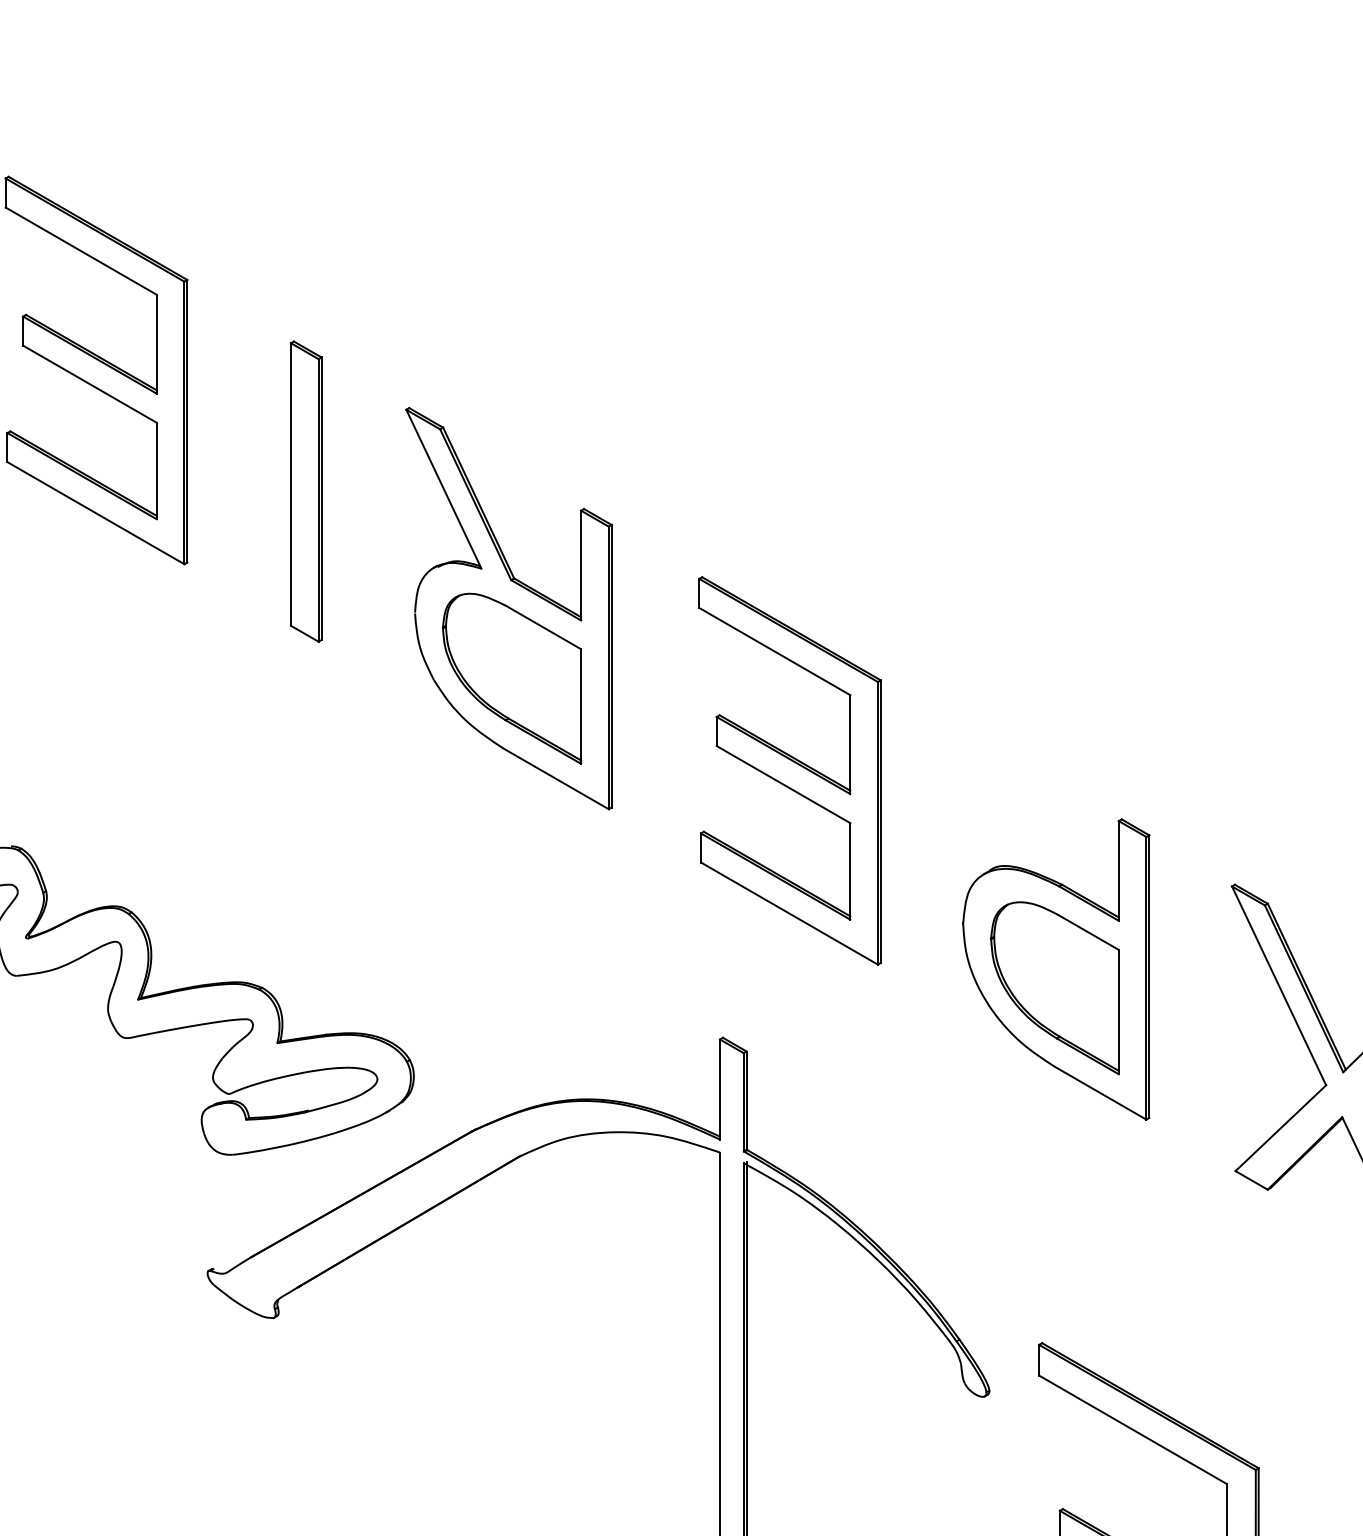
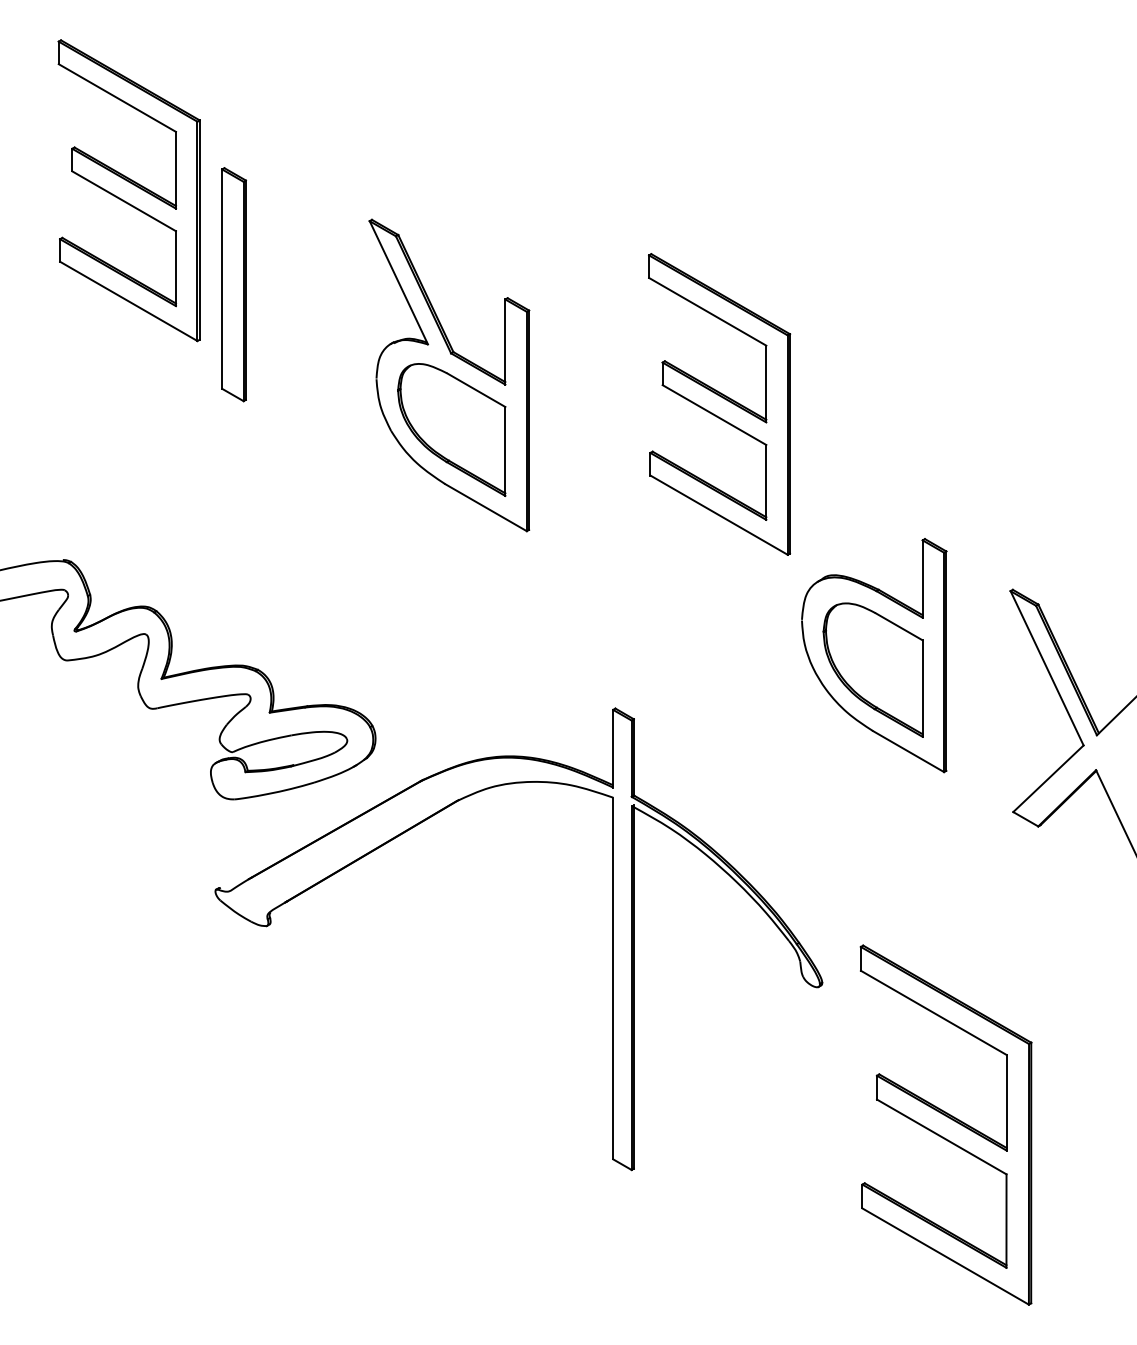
part: (305, 491) -> (233, 284), moved
part: (789, 770) -> (719, 404), moved

